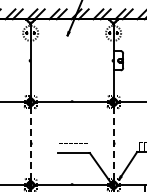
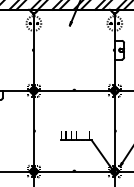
line: (30, 143) -> (33, 130), dashed -> solid
line: (113, 143) -> (114, 130), dashed -> solid

